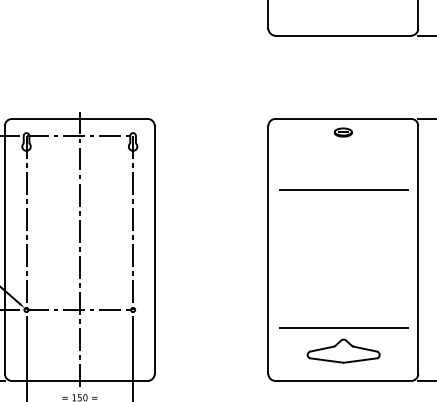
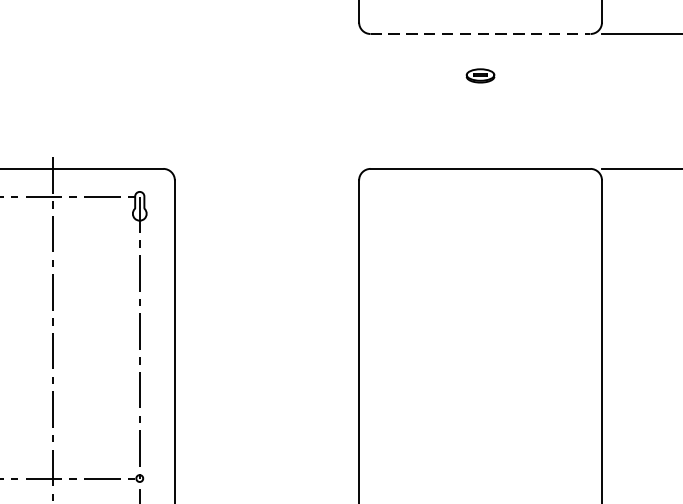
line: (343, 35) -> (480, 33), solid -> dashed
part: (343, 132) -> (480, 75), moved
line: (343, 189) -> (480, 283), removed

